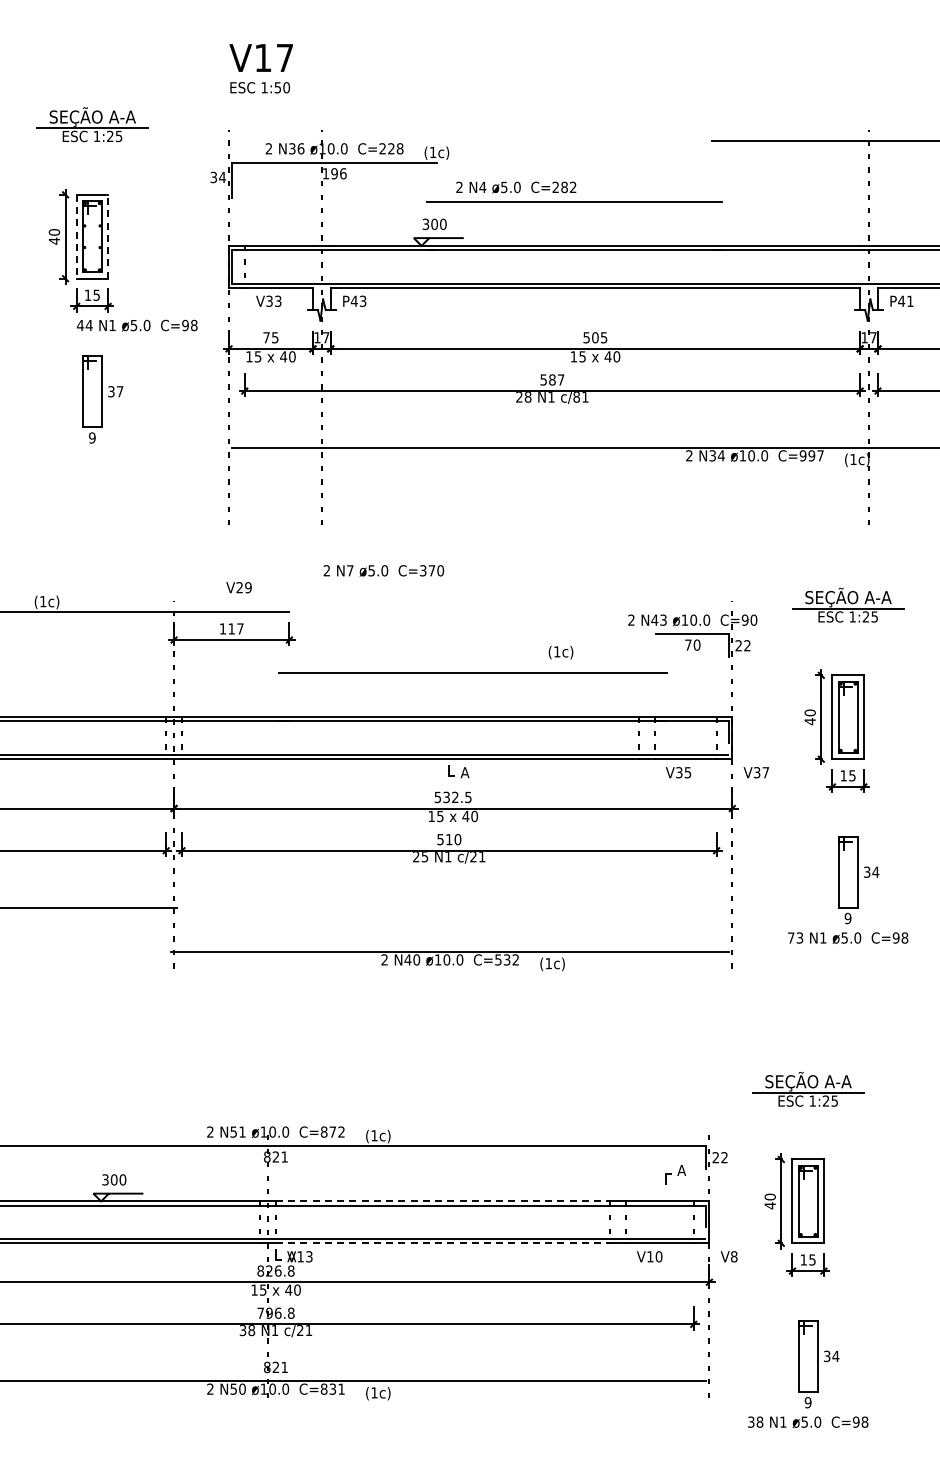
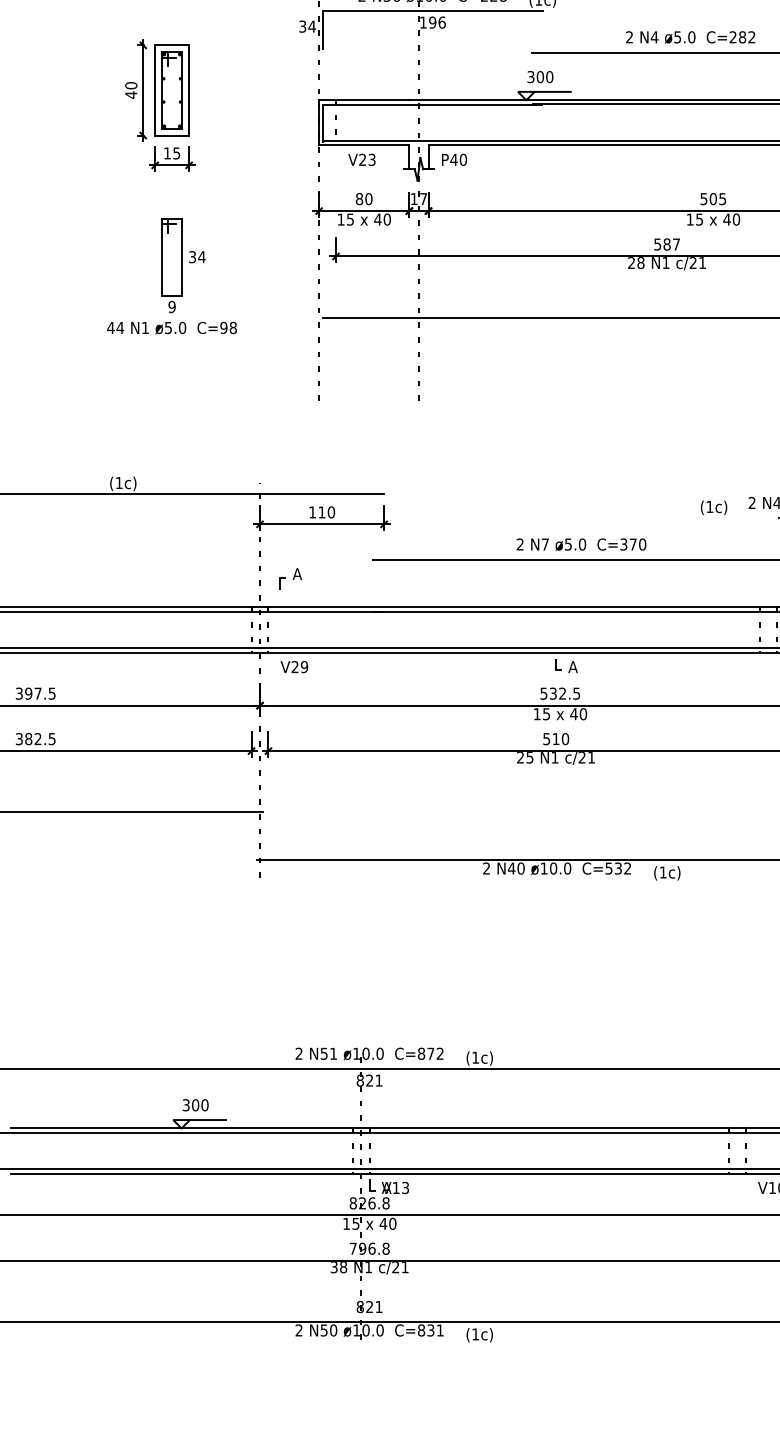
text: (516, 187) -> (690, 37), moved
line: (76, 236) -> (155, 90), dashed -> solid
line: (108, 236) -> (189, 90), dashed -> solid
text: (362, 300) -> (462, 159), P43 -> P40
text: (269, 301) -> (362, 160), V33 -> V23
text: (137, 325) -> (172, 327), moved
text: (270, 337) -> (363, 198), 75 -> 80
text: (119, 391) -> (201, 256), 37 -> 34
text: (576, 397) -> (693, 263), c/81 -> c/21
text: (383, 570) -> (581, 544), moved
text: (238, 587) -> (293, 666), moved
text: (240, 628) -> (331, 511), 117 -> 110
text: (560, 652) -> (713, 507), moved
part: (202, 690) -> (290, 578), added
line: (442, 1201) -> (548, 1128), dashed -> solid
line: (442, 1243) -> (548, 1173), dashed -> solid

